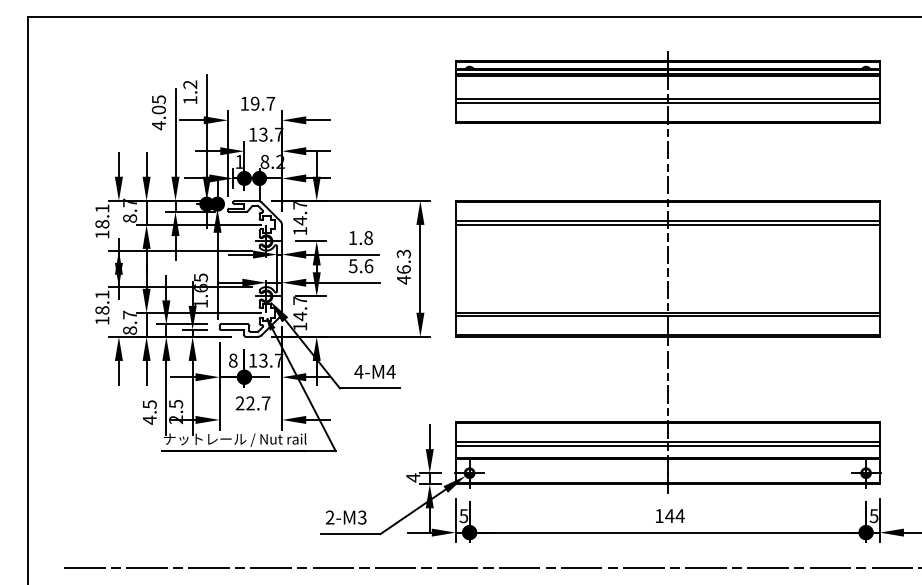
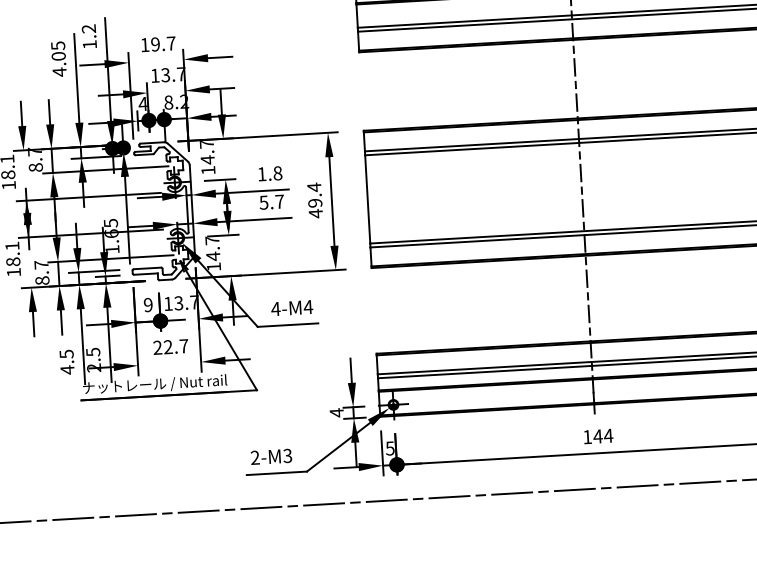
text: (238, 161) -> (142, 103), 1 -> 4
text: (403, 261) -> (314, 195), 46.3 -> 49.4
text: (368, 266) -> (279, 202), 5.6 -> 5.7
text: (233, 360) -> (148, 304), 8 -> 9

